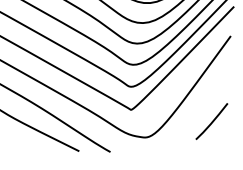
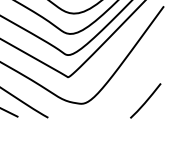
line: (211, 121) -> (145, 100), moved

